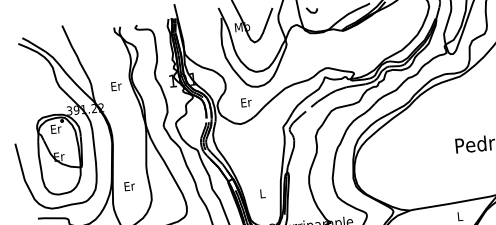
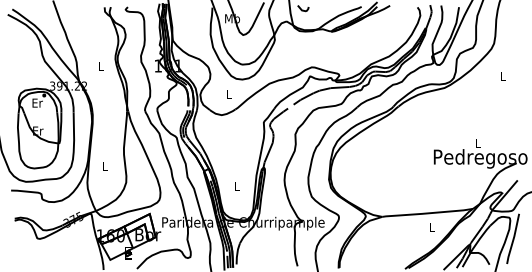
text: (116, 85) -> (101, 65), Er -> L
text: (246, 101) -> (229, 93), Er -> L
text: (129, 185) -> (105, 166), Er -> L

